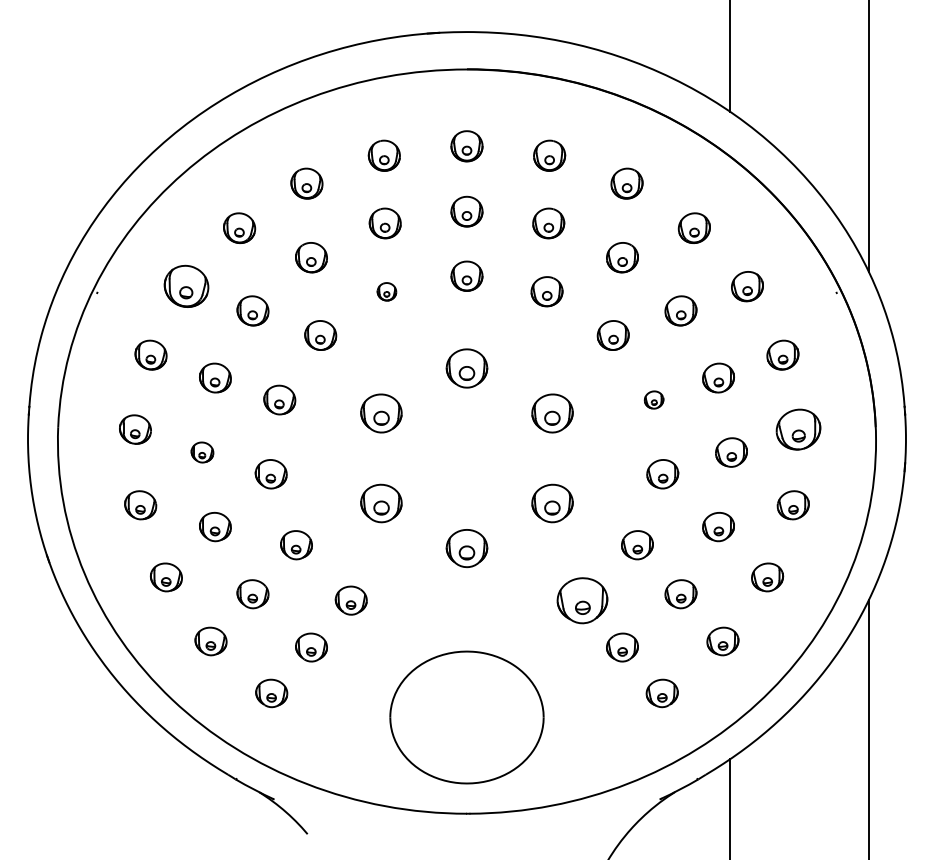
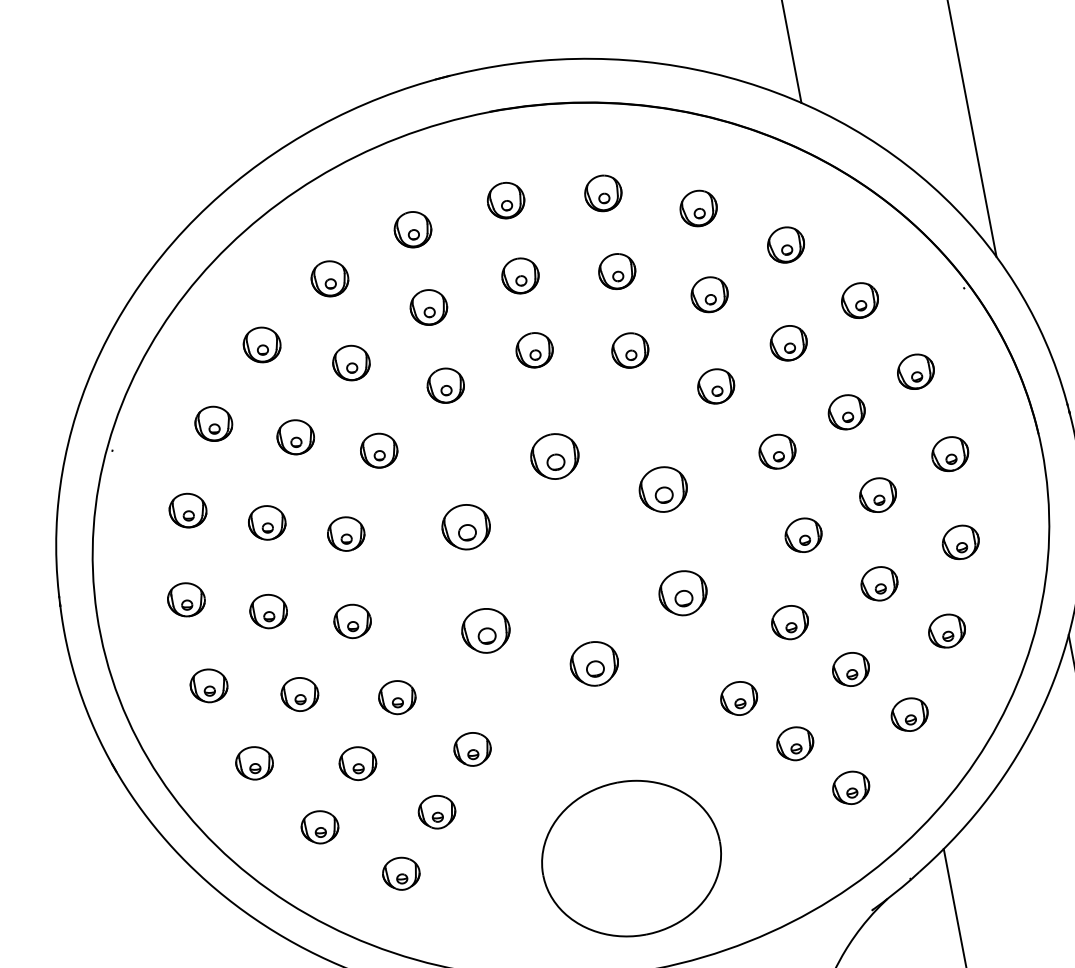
part: (186, 286) -> (213, 423), size x0.71
part: (386, 291) -> (445, 385), size x1.67
part: (653, 399) -> (776, 451), size x1.67
part: (798, 429) -> (950, 454), size x0.71
part: (202, 452) -> (268, 611), size x1.43
part: (582, 600) -> (738, 698), size x0.62

